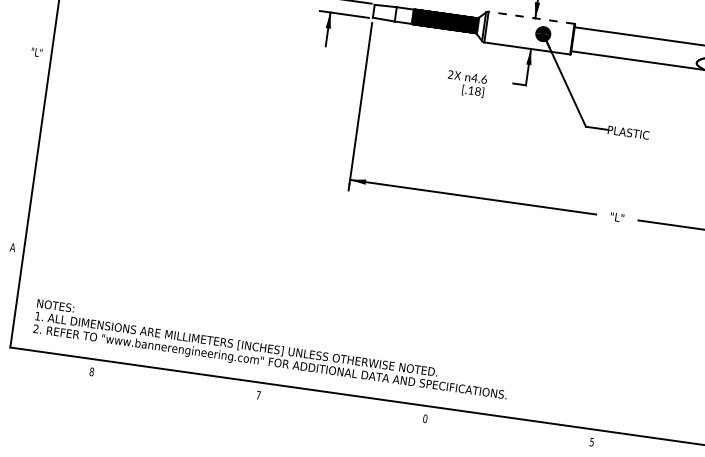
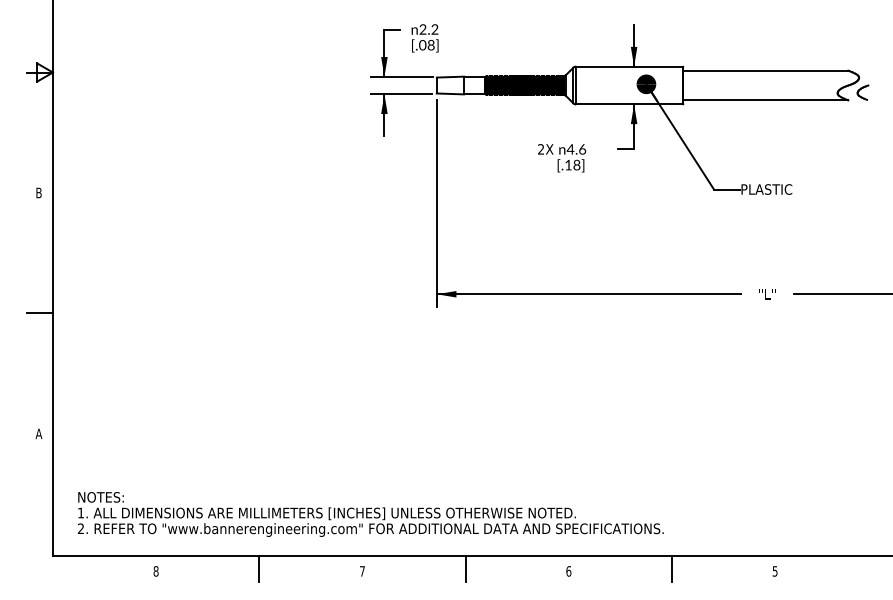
line: (530, 17) -> (628, 66), dashed -> solid
text: (36, 52) -> (34, 192), "L" -> B
line: (26, 150) -> (39, 313), added
line: (175, 381) -> (259, 568), added
line: (342, 404) -> (465, 568), added
text: (425, 418) -> (568, 571), 0 -> 6
line: (509, 428) -> (672, 568), added

